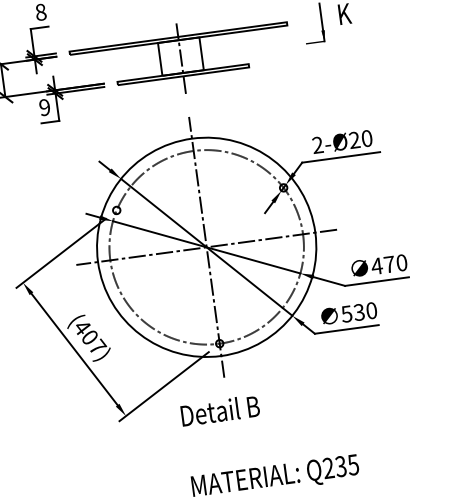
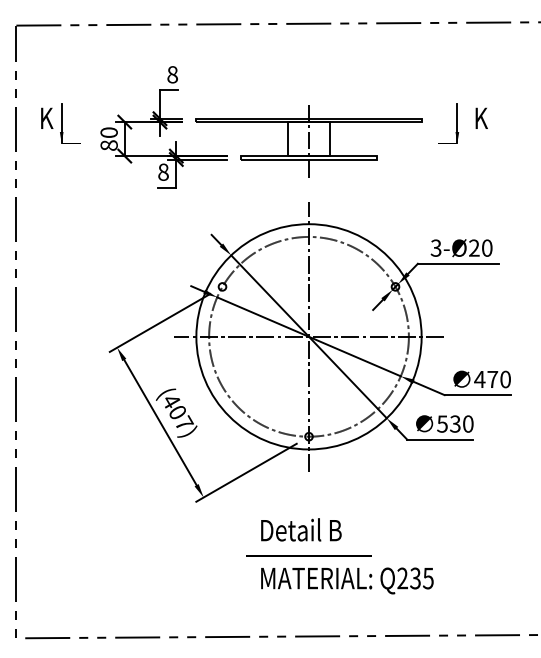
text: (44, 106) -> (163, 171), 9 -> 8
text: (317, 145) -> (435, 248), 2-Ø20 -> 3-Ø20
text: (220, 410) -> (301, 529), moved
line: (234, 458) -> (308, 555), added

